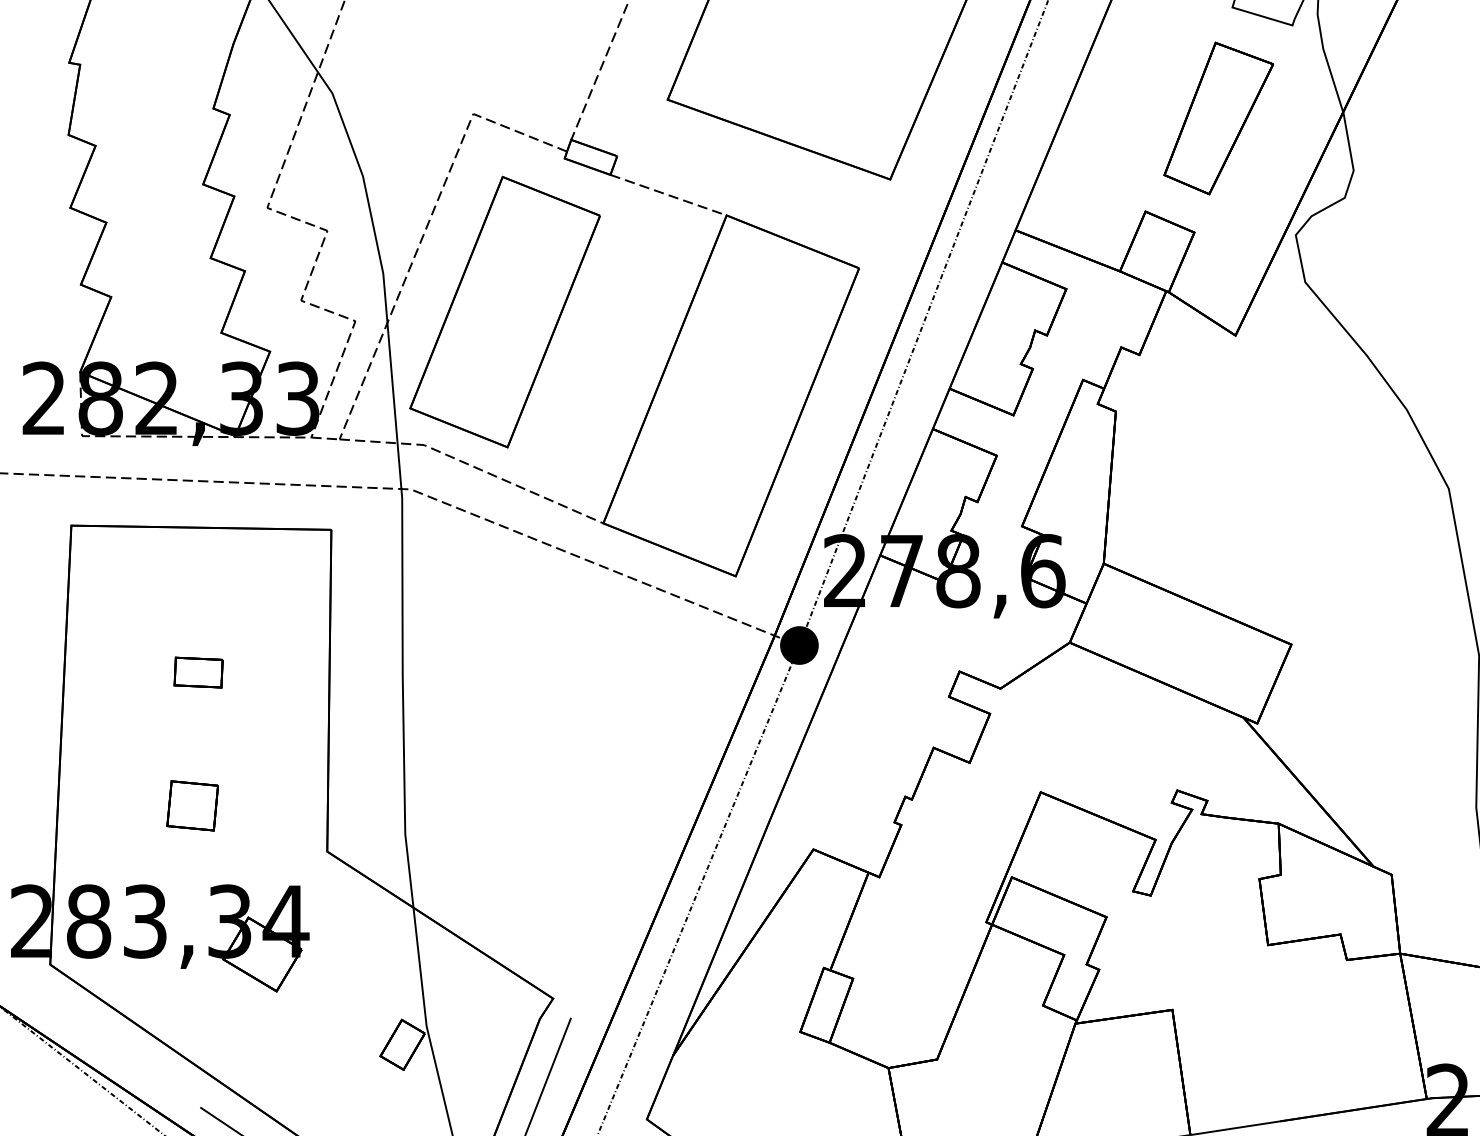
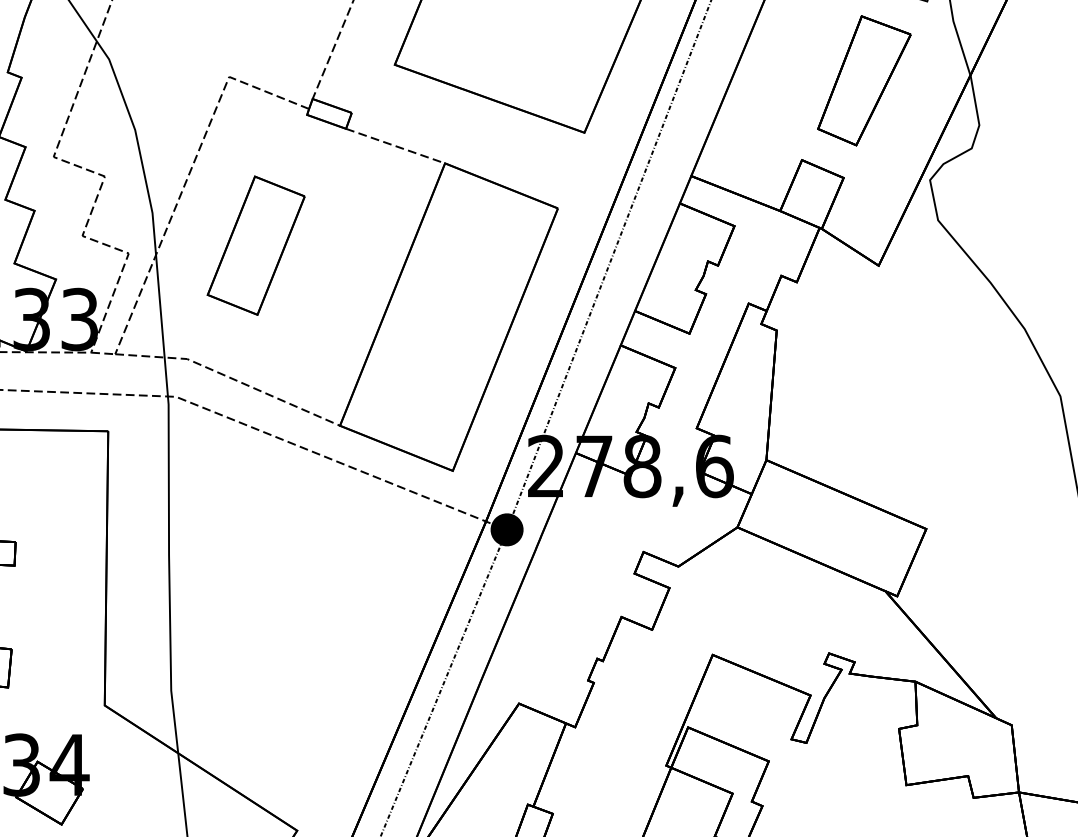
part: (504, 311) -> (255, 245), size x0.6

